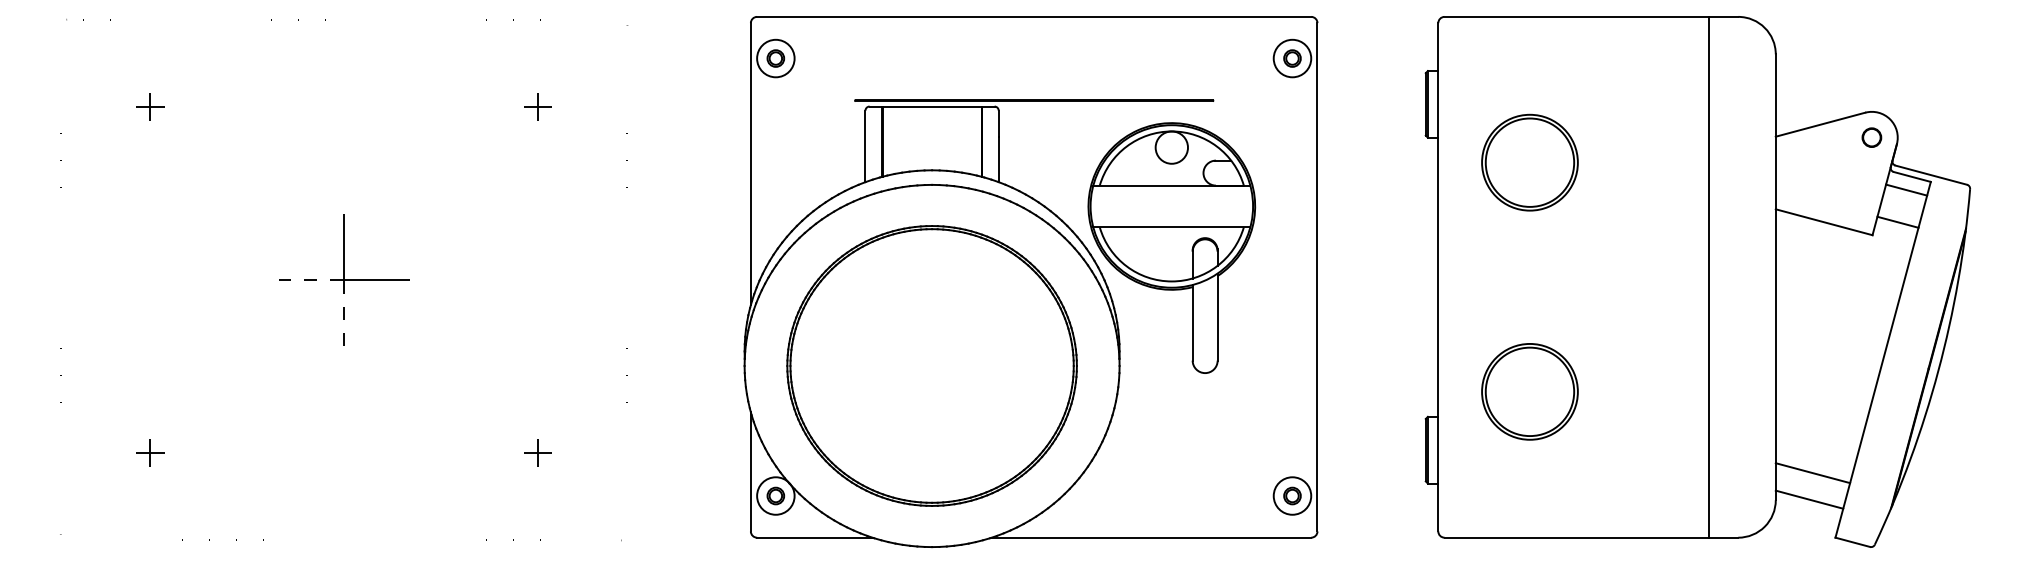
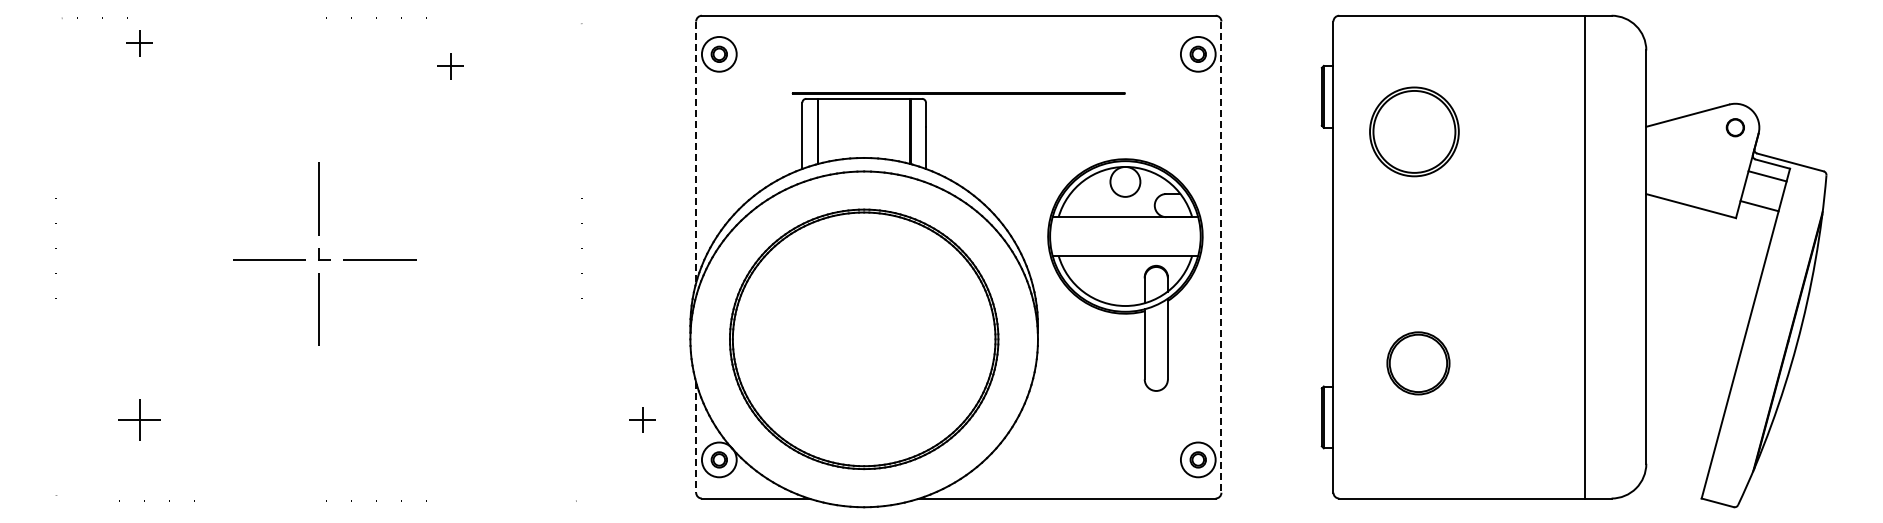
part: (150, 107) -> (139, 43), moved
part: (537, 107) -> (450, 66), moved
part: (1530, 162) -> (1414, 131), moved
line: (751, 164) -> (696, 152), solid -> dashed
part: (1171, 247) -> (1125, 274), moved
line: (1317, 277) -> (1221, 257), solid -> dashed
part: (343, 279) -> (318, 259), size x1.6
part: (1530, 392) -> (1418, 363), size x0.7
part: (150, 452) -> (139, 419), size x1.6
part: (537, 452) -> (642, 419), moved
line: (751, 471) -> (696, 437), solid -> dashed
line: (1812, 472) -> (1680, 438), removed
line: (1809, 498) -> (1677, 462), removed

